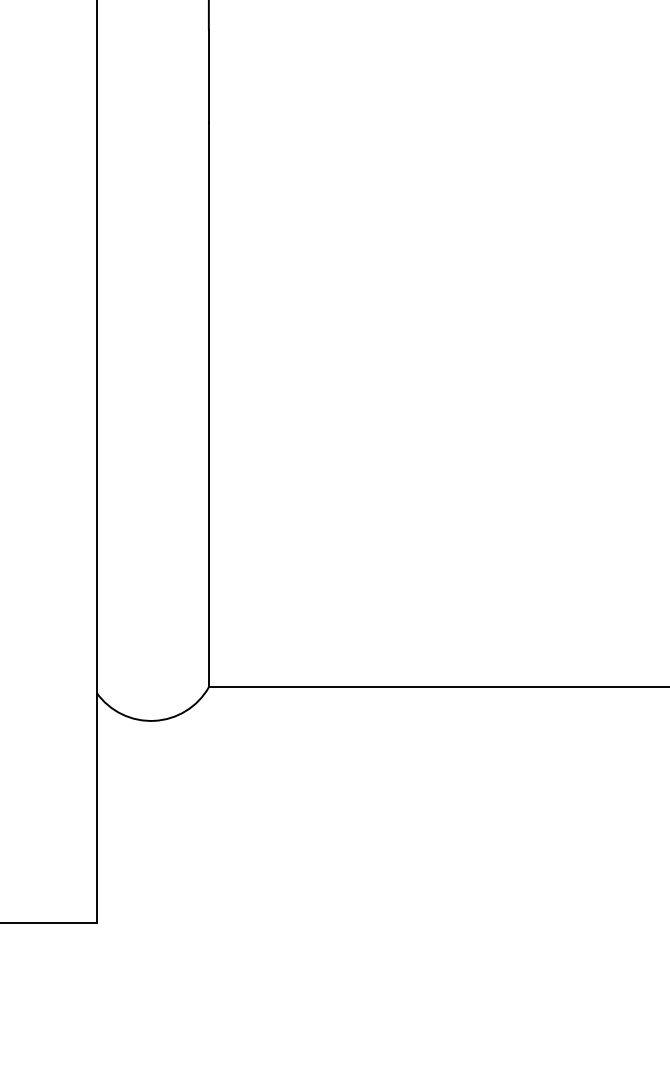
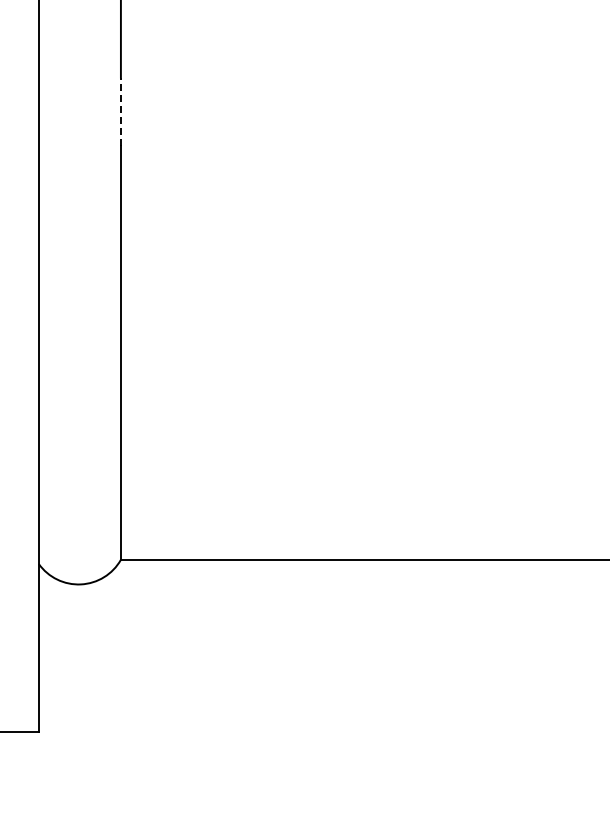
line: (208, 76) -> (120, 112), solid -> dashed

